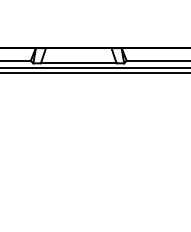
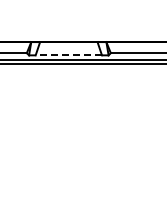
line: (78, 63) -> (68, 55), solid -> dashed

